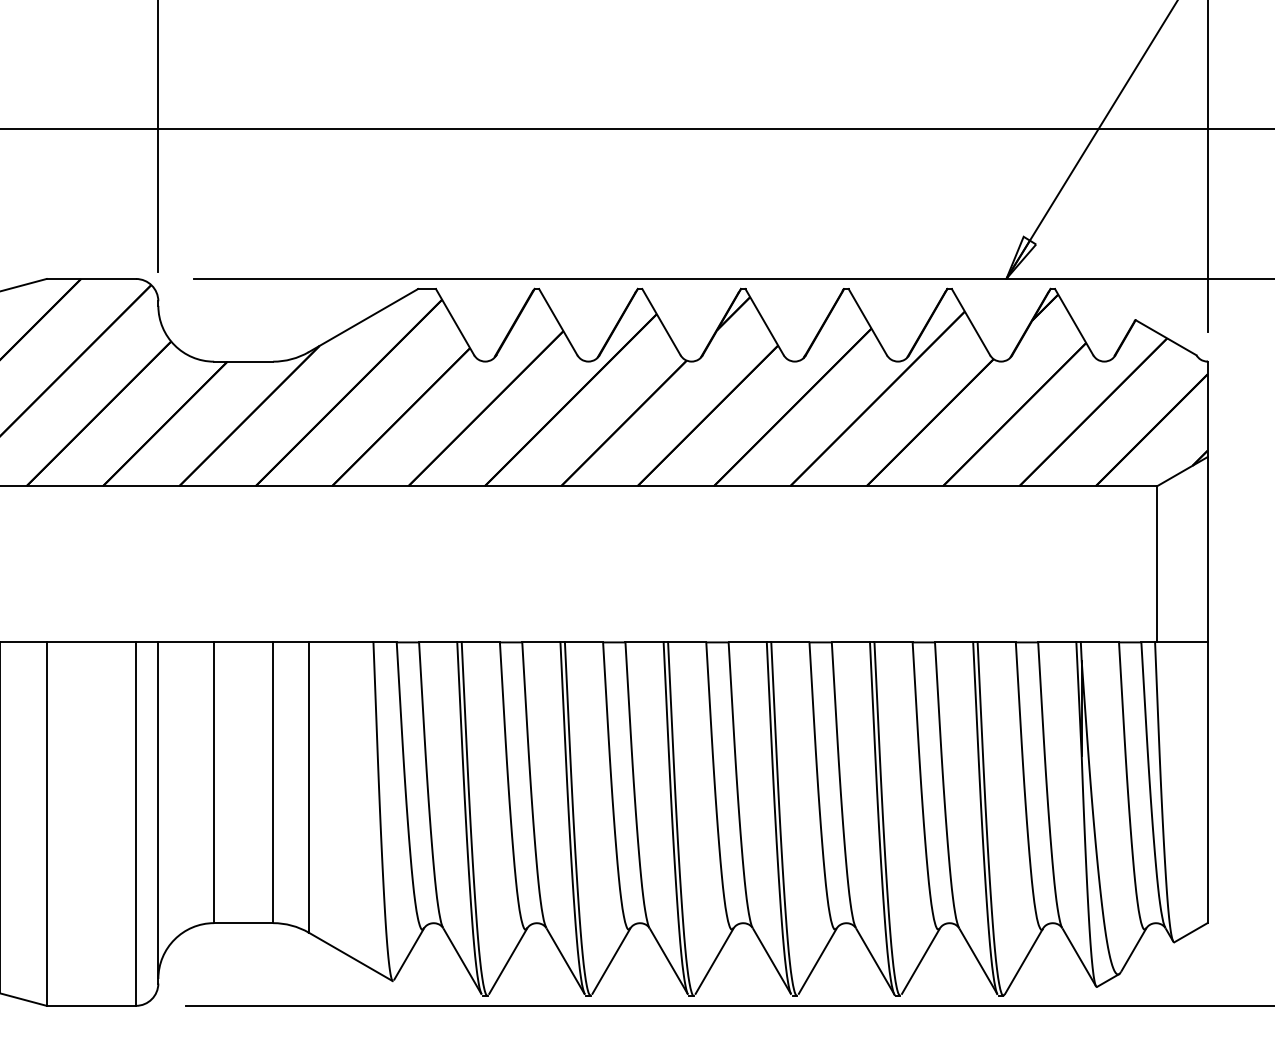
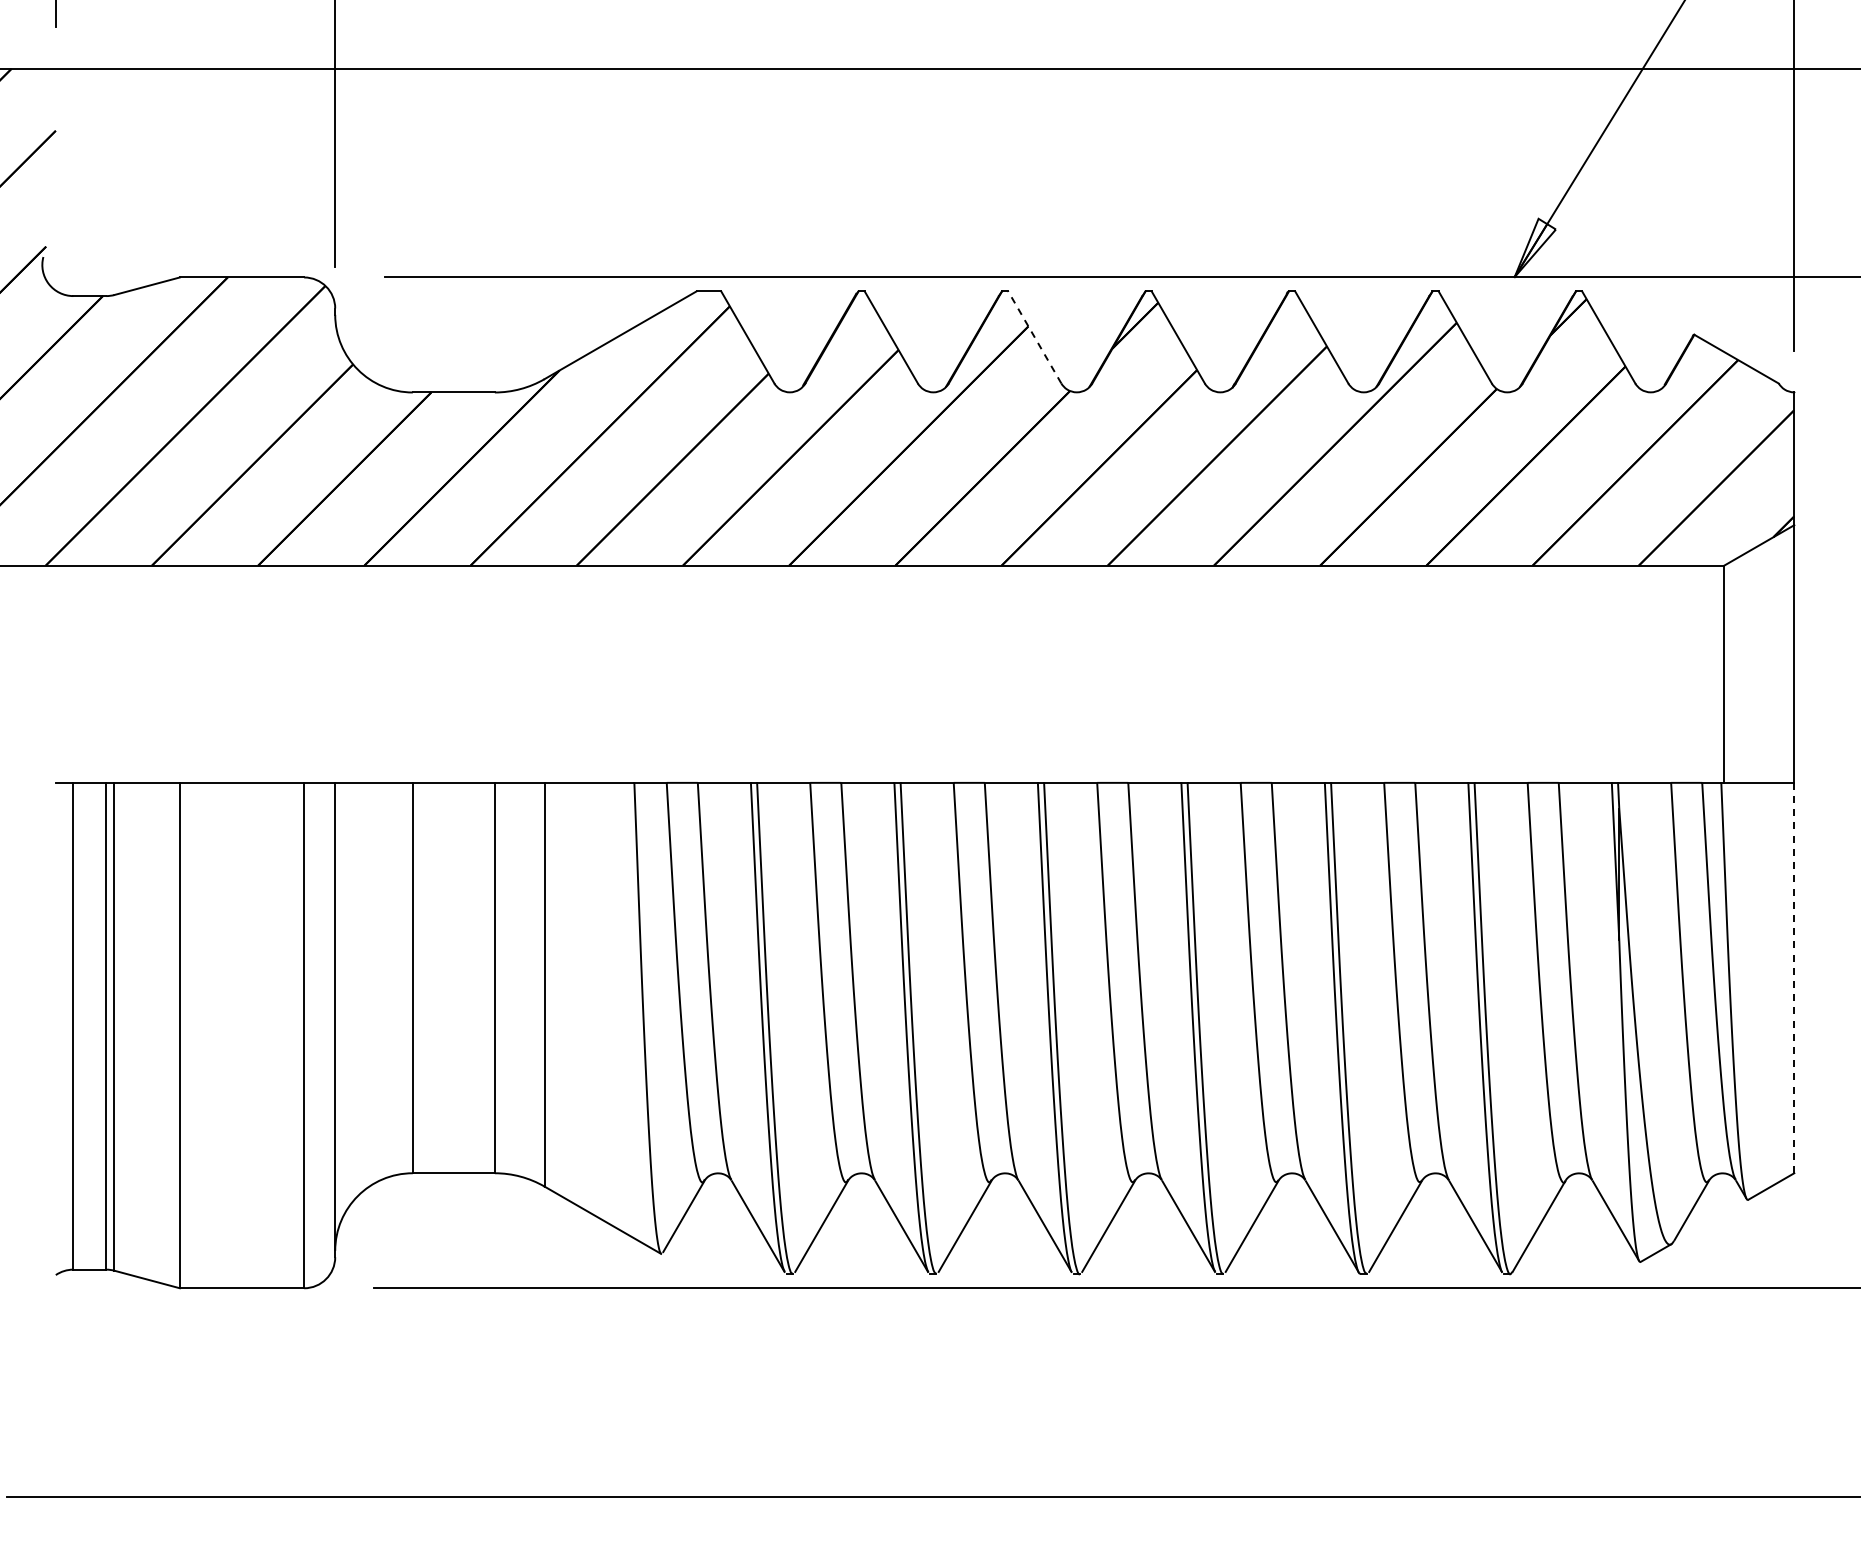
line: (661, 321) -> (1034, 336), solid -> dashed
line: (1207, 783) -> (1794, 978), solid -> dashed

